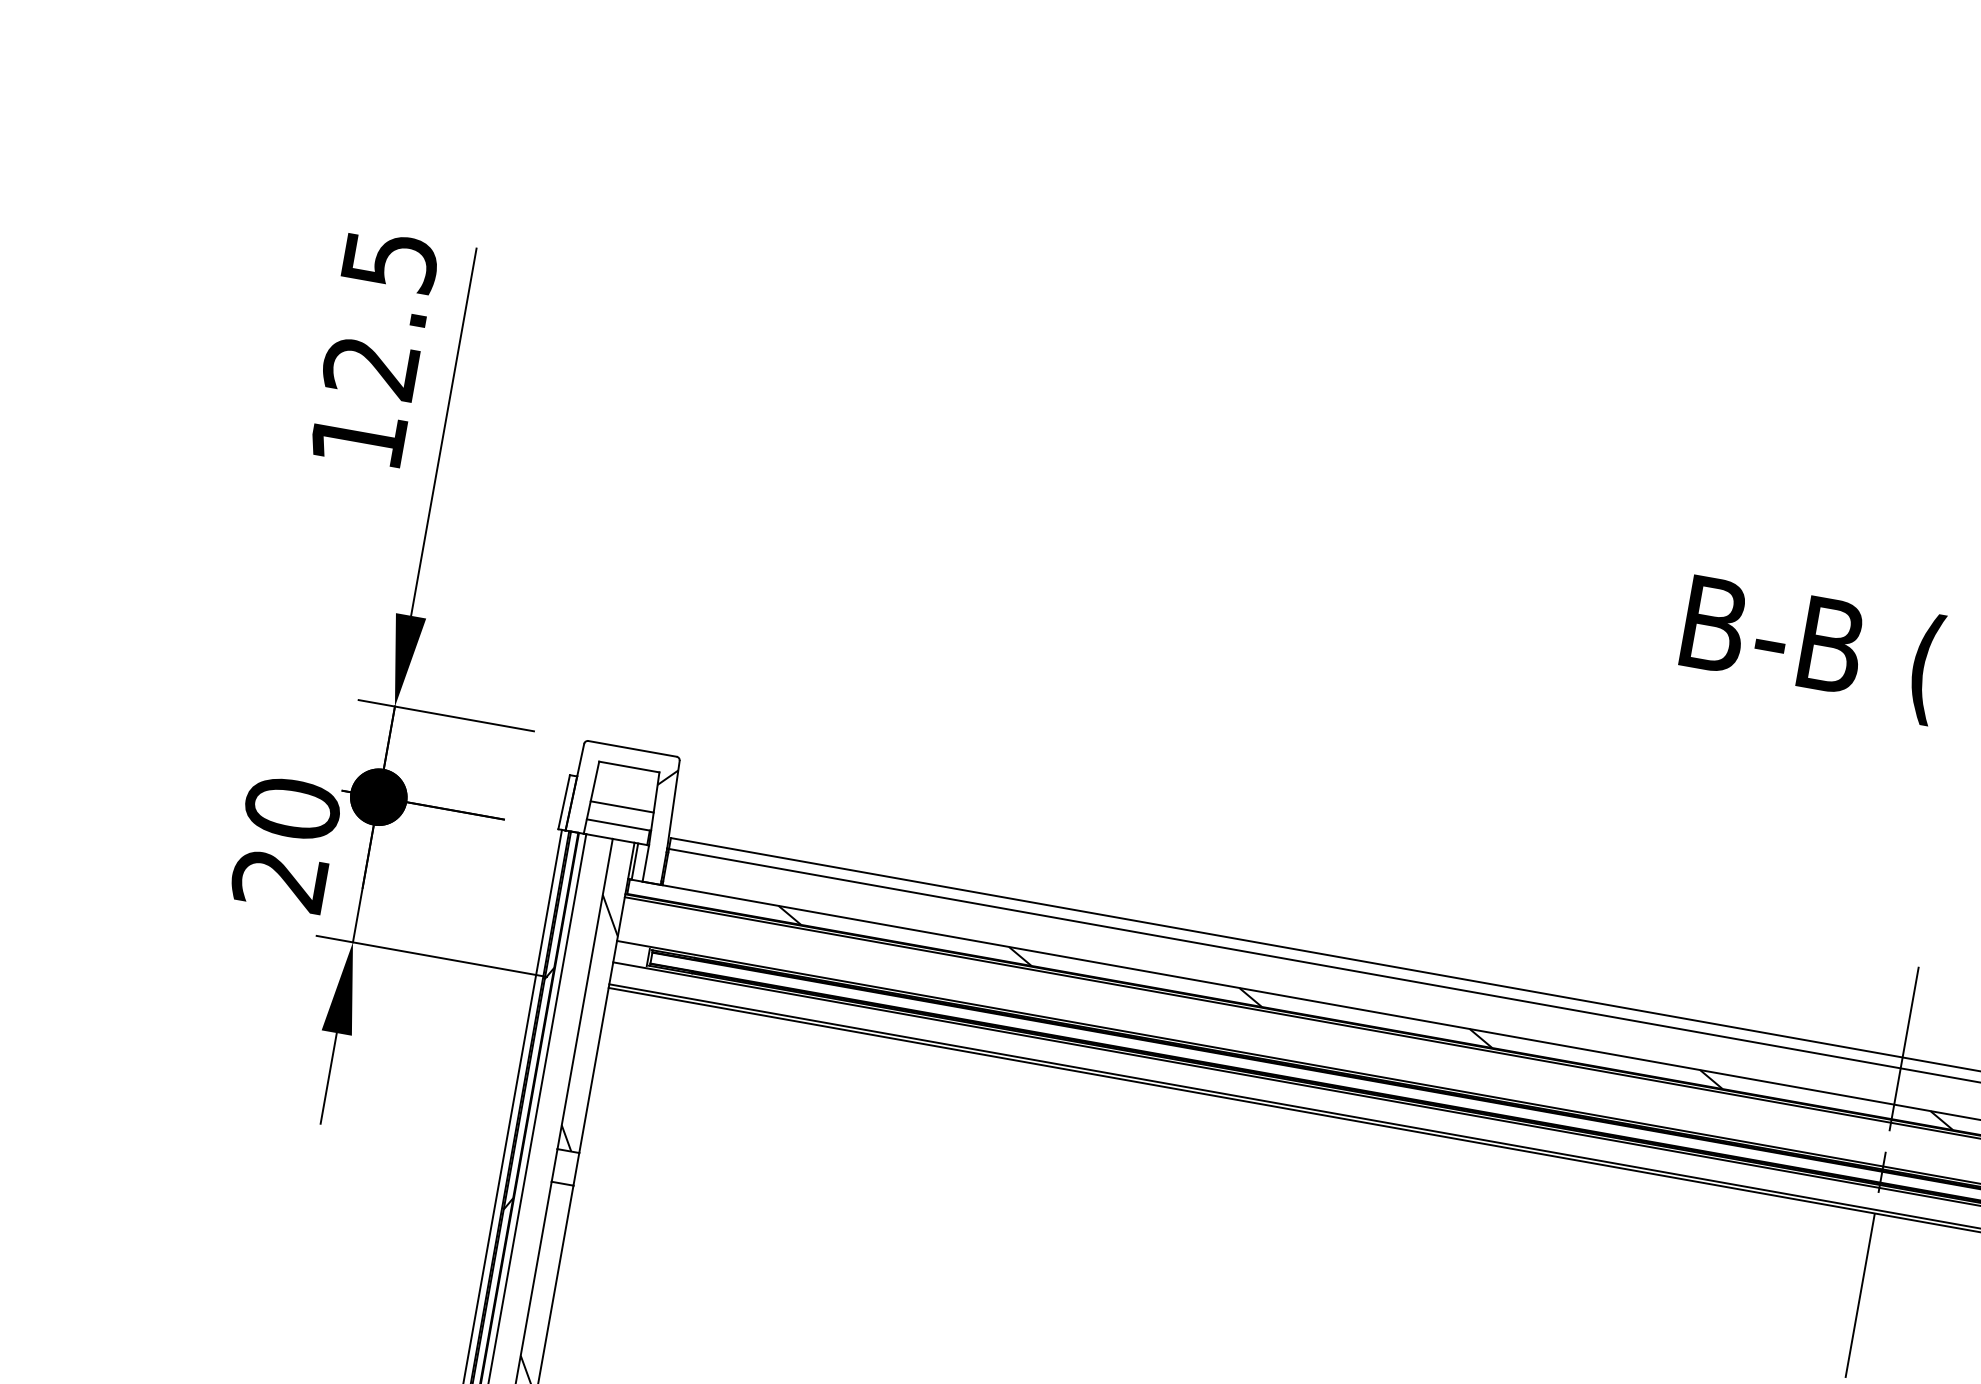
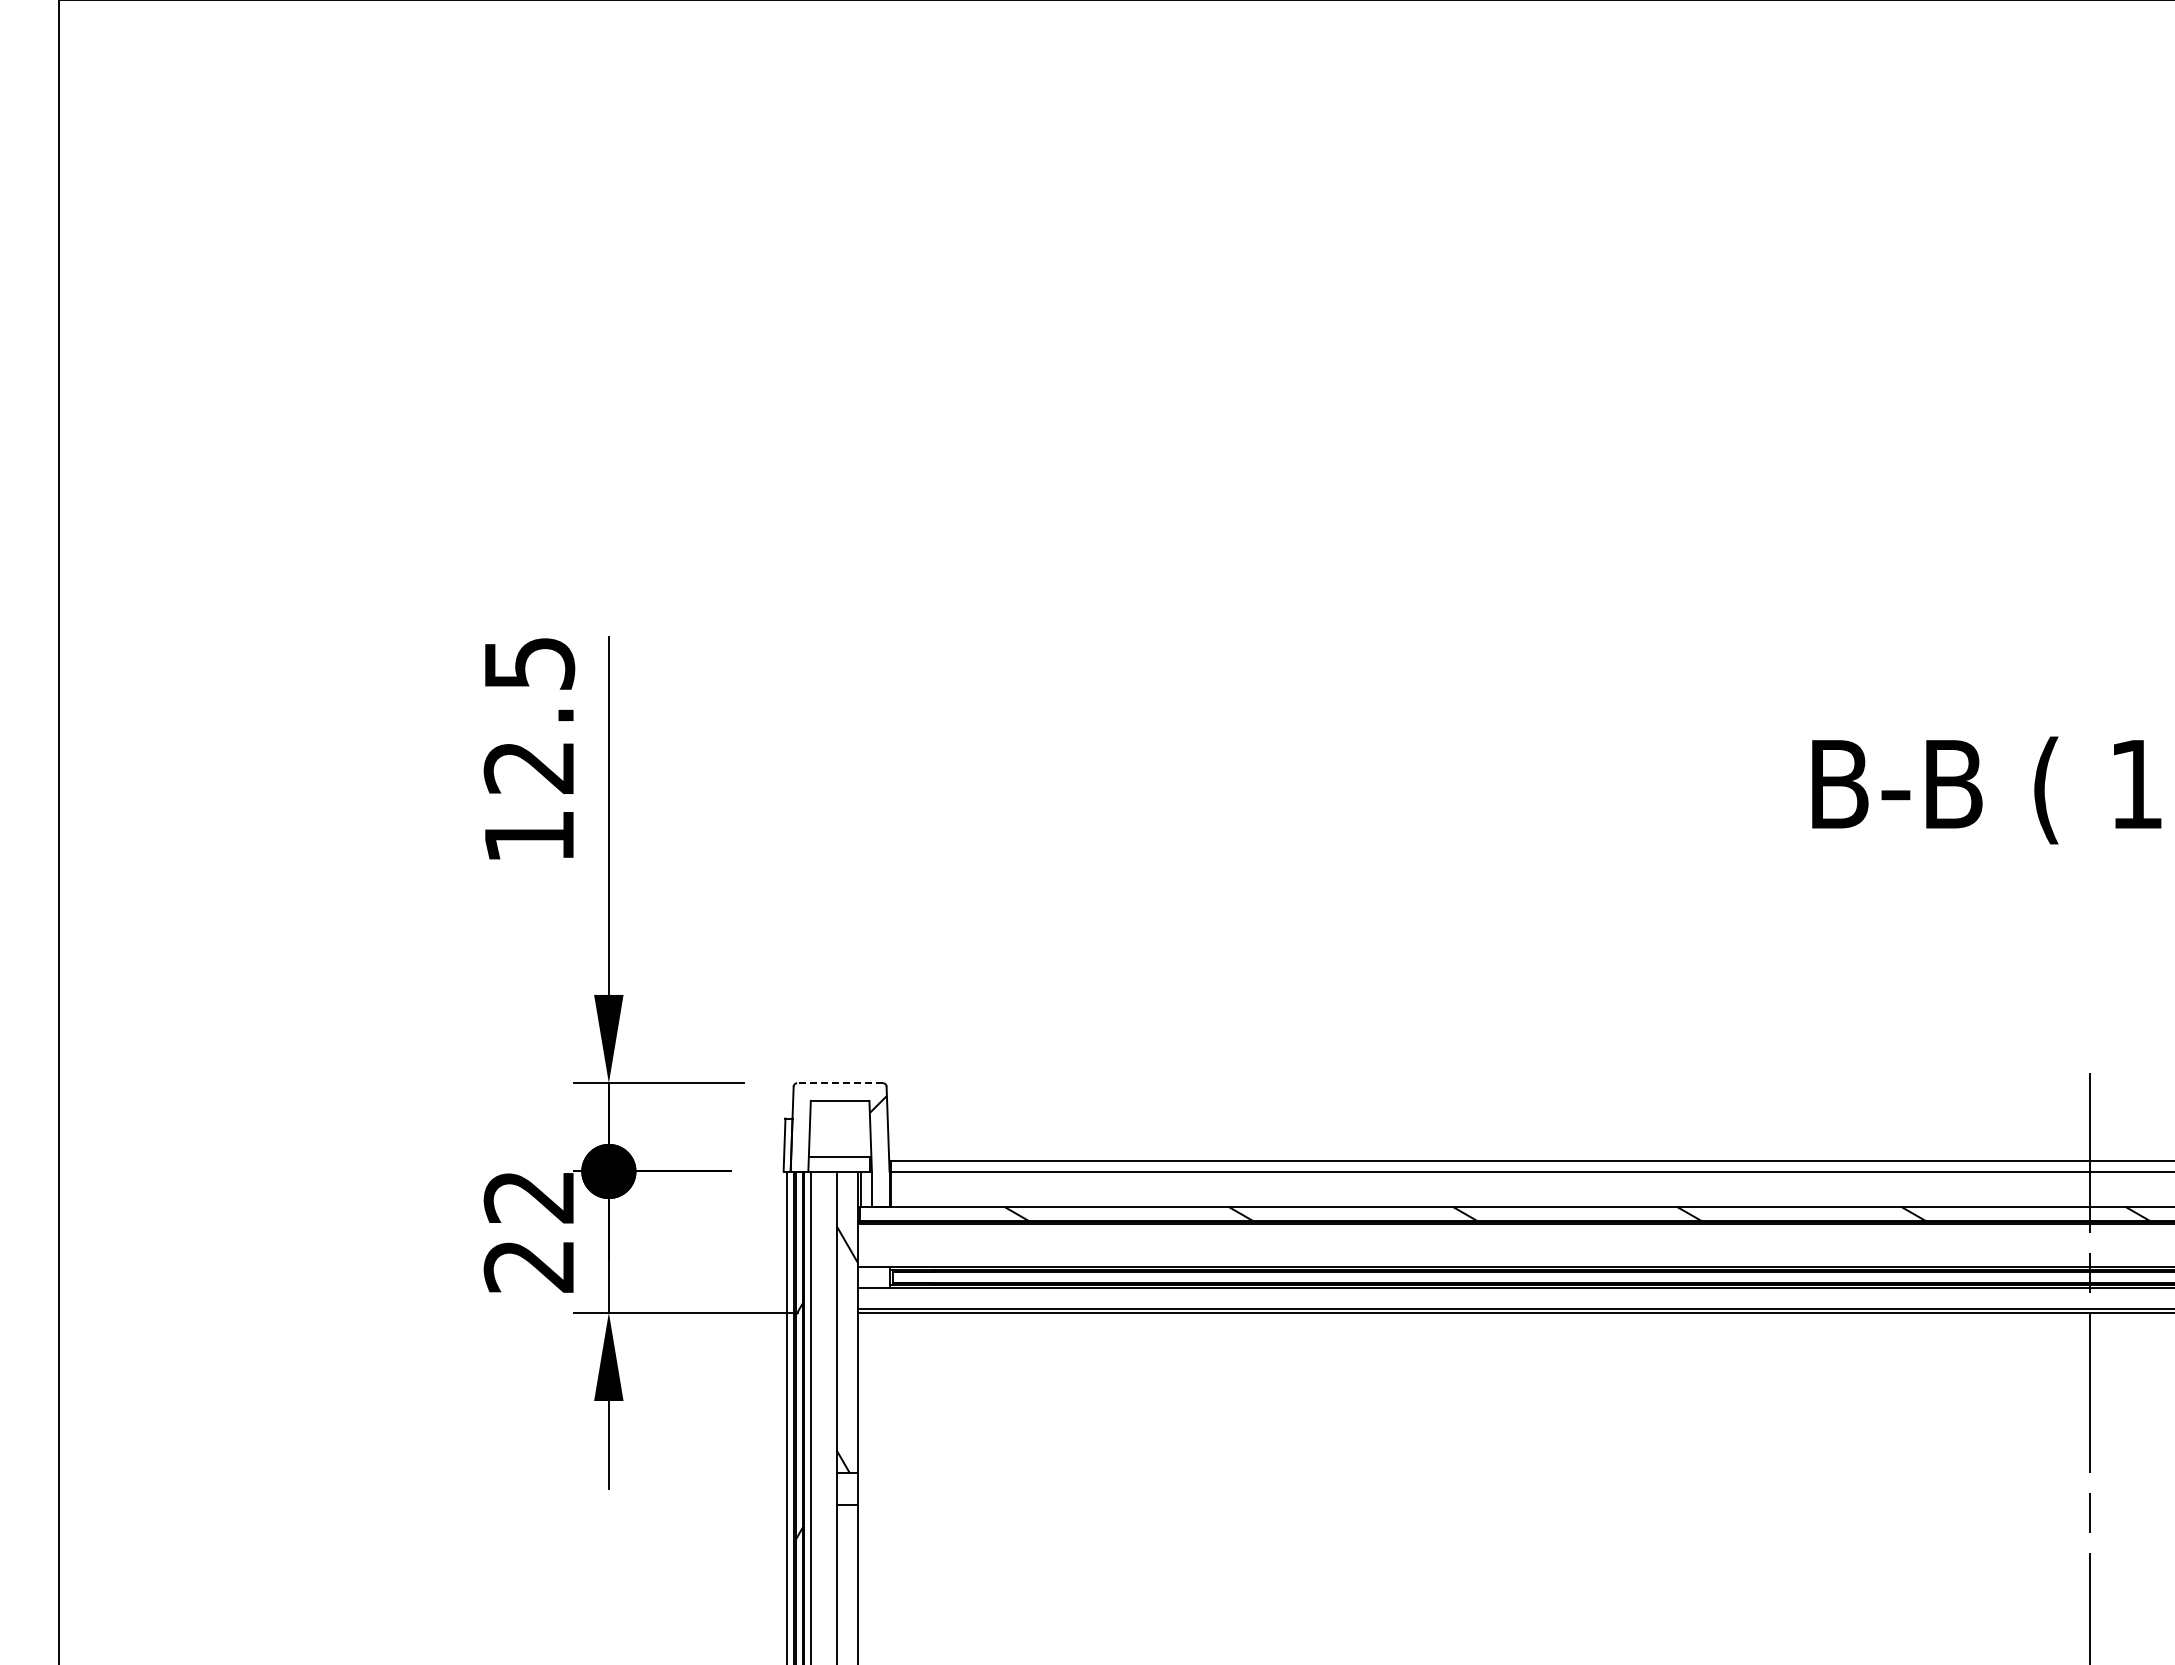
line: (632, 749) -> (840, 1083), solid -> dashed
line: (621, 806) -> (839, 1139), removed
text: (292, 808) -> (529, 1196), 20 -> 22

